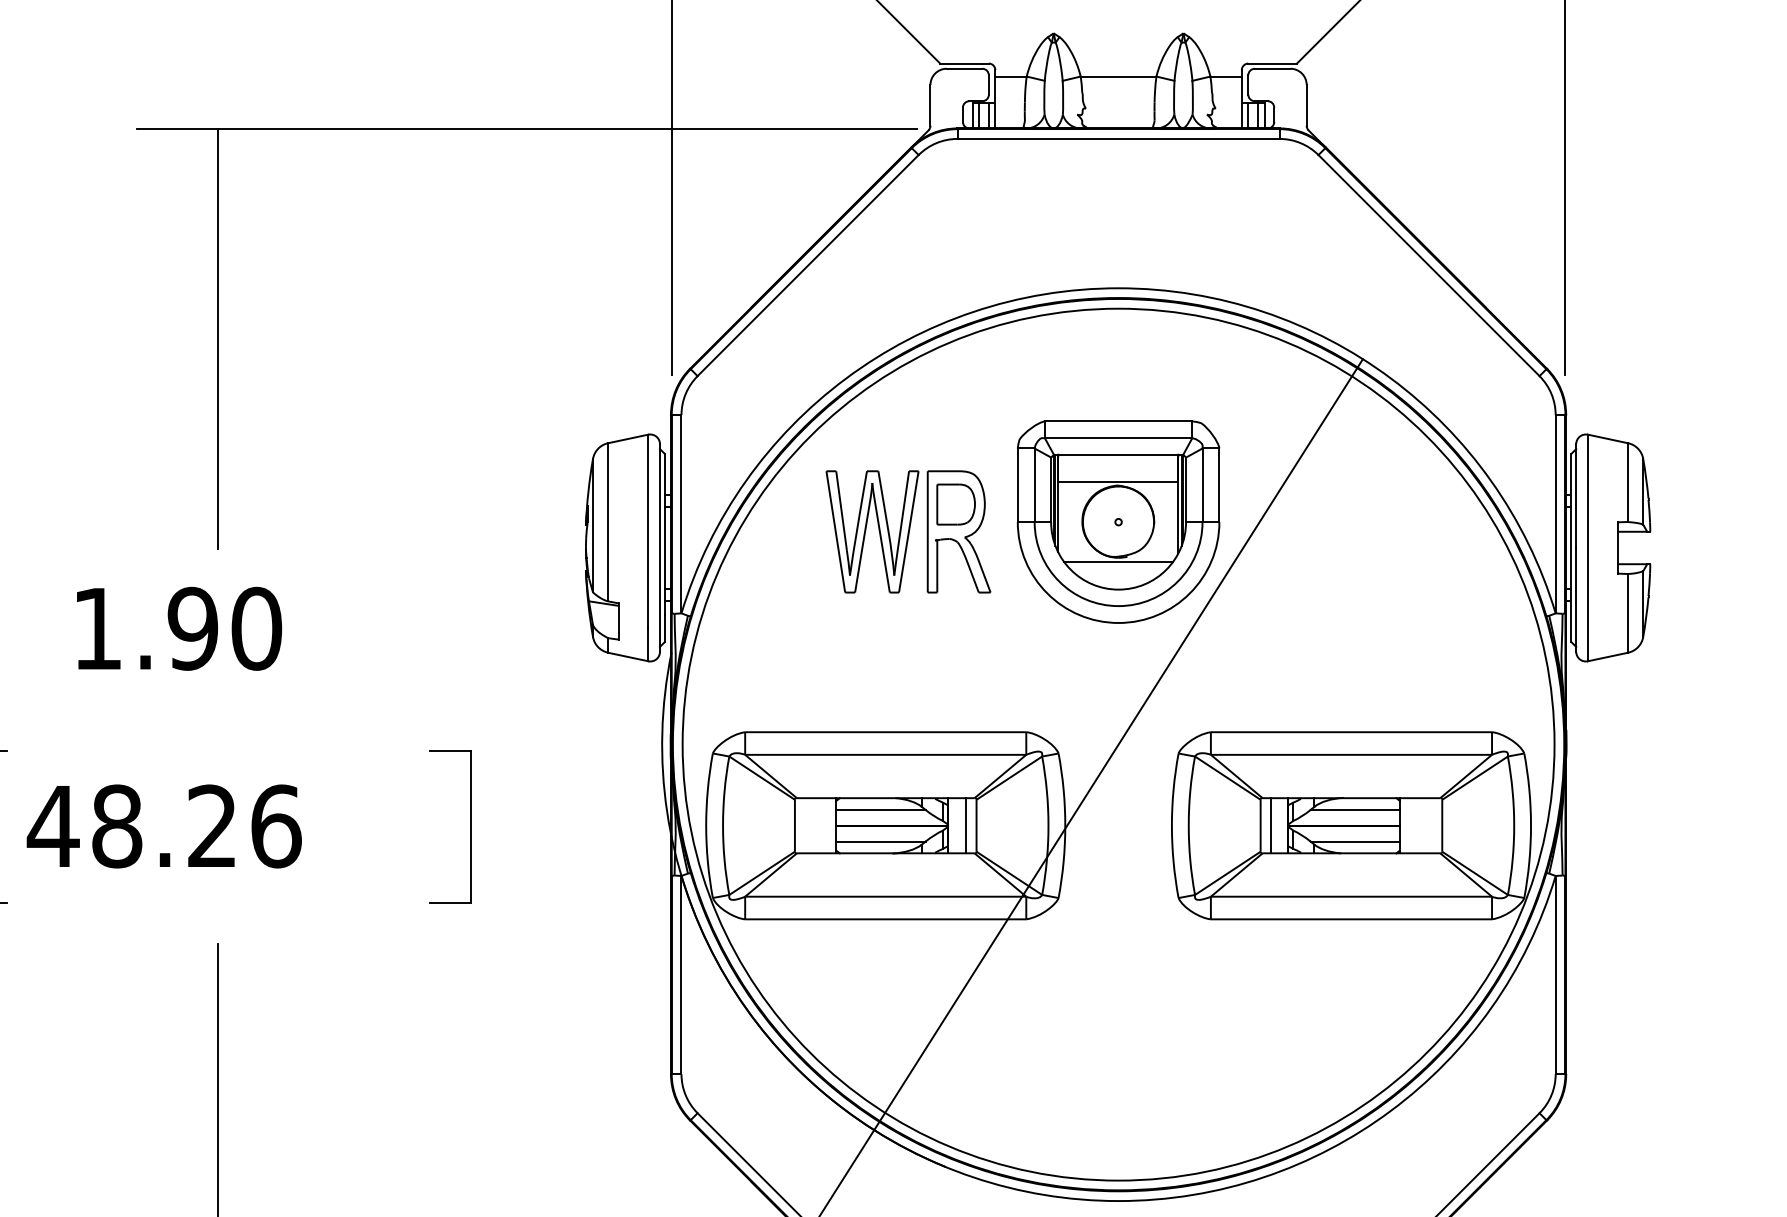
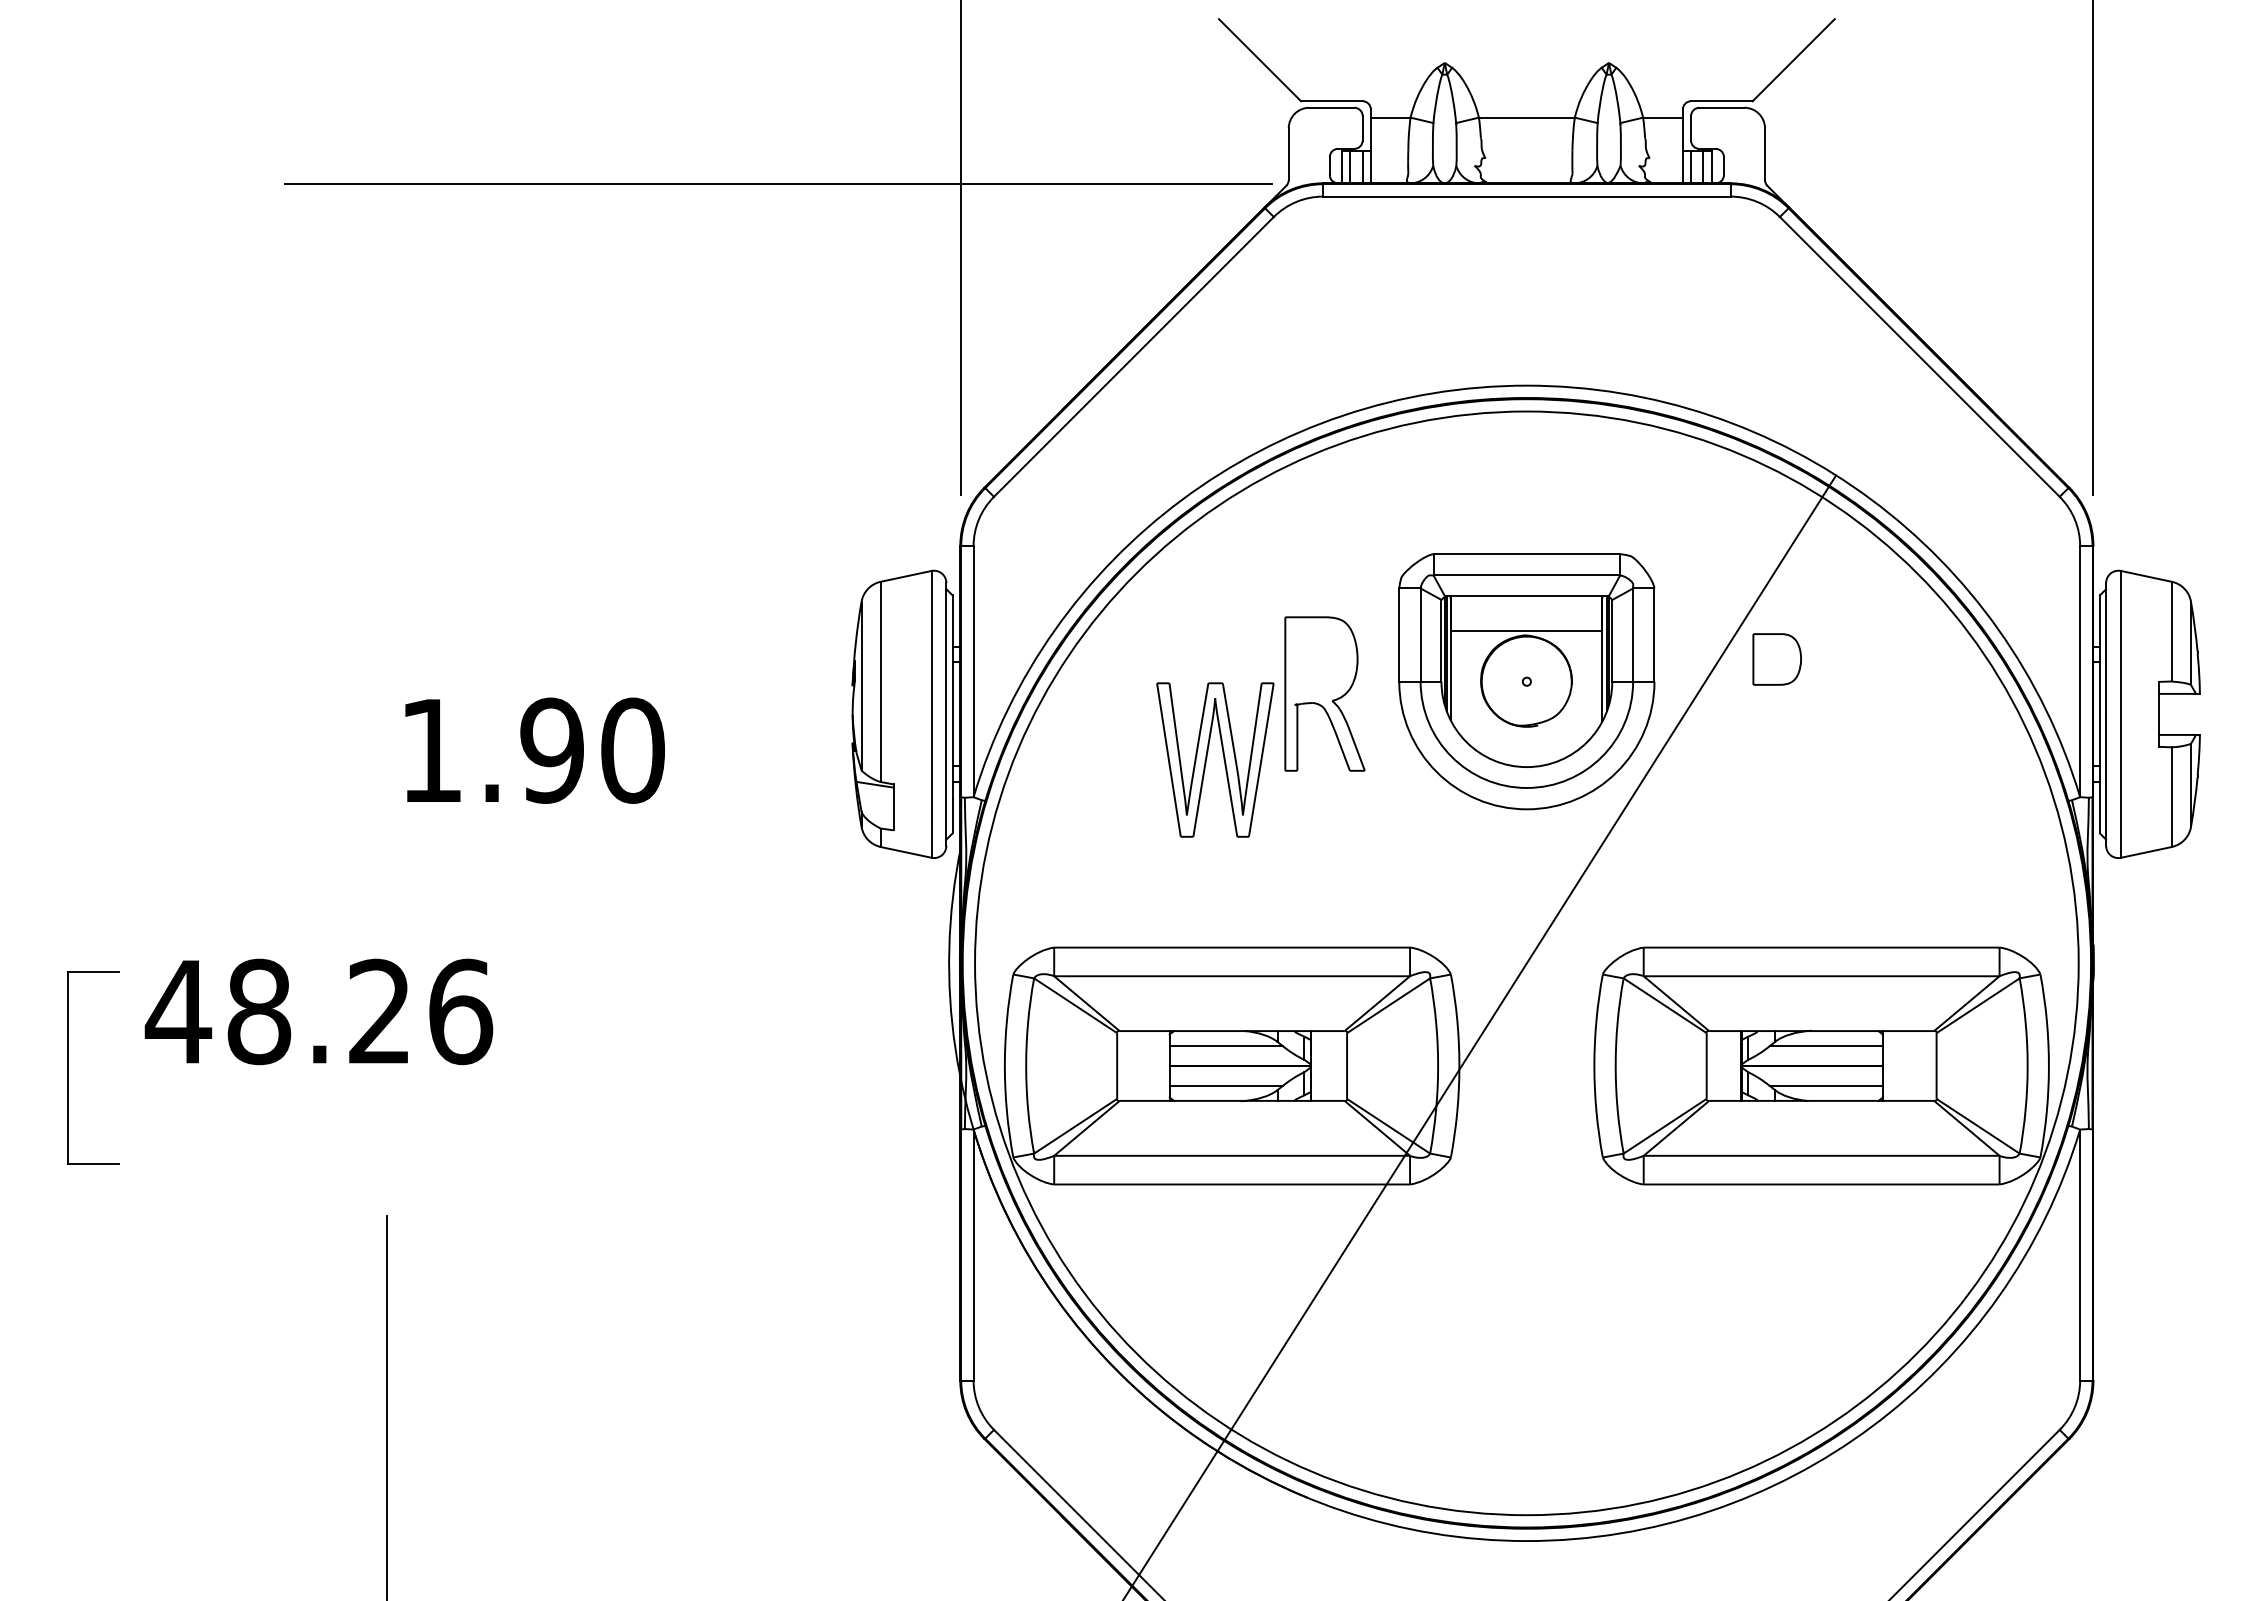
line: (218, 338) -> (387, 449), removed
part: (955, 504) -> (1776, 659), moved
part: (878, 531) -> (1223, 759), moved
line: (1118, 561) -> (1526, 731), removed
text: (178, 628) -> (534, 750), moved
line: (965, 825) -> (1333, 1065), removed
line: (1270, 825) -> (1719, 1065), removed
text: (163, 826) -> (318, 1011), moved
part: (470, 826) -> (706, 1067), removed

